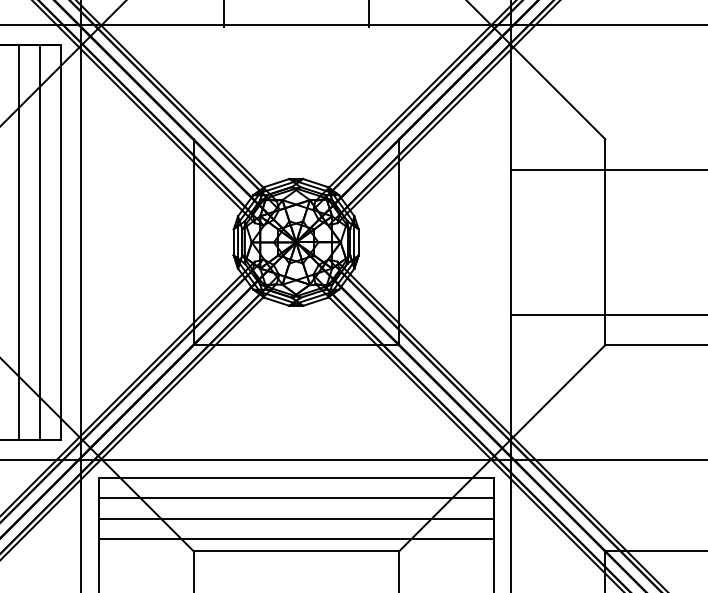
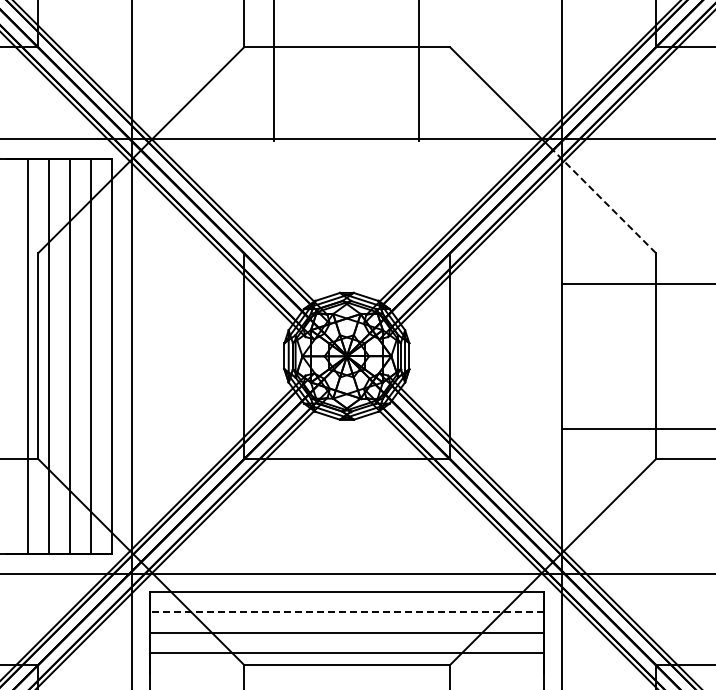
line: (553, 87) -> (604, 201), solid -> dashed
line: (295, 498) -> (346, 612), solid -> dashed

